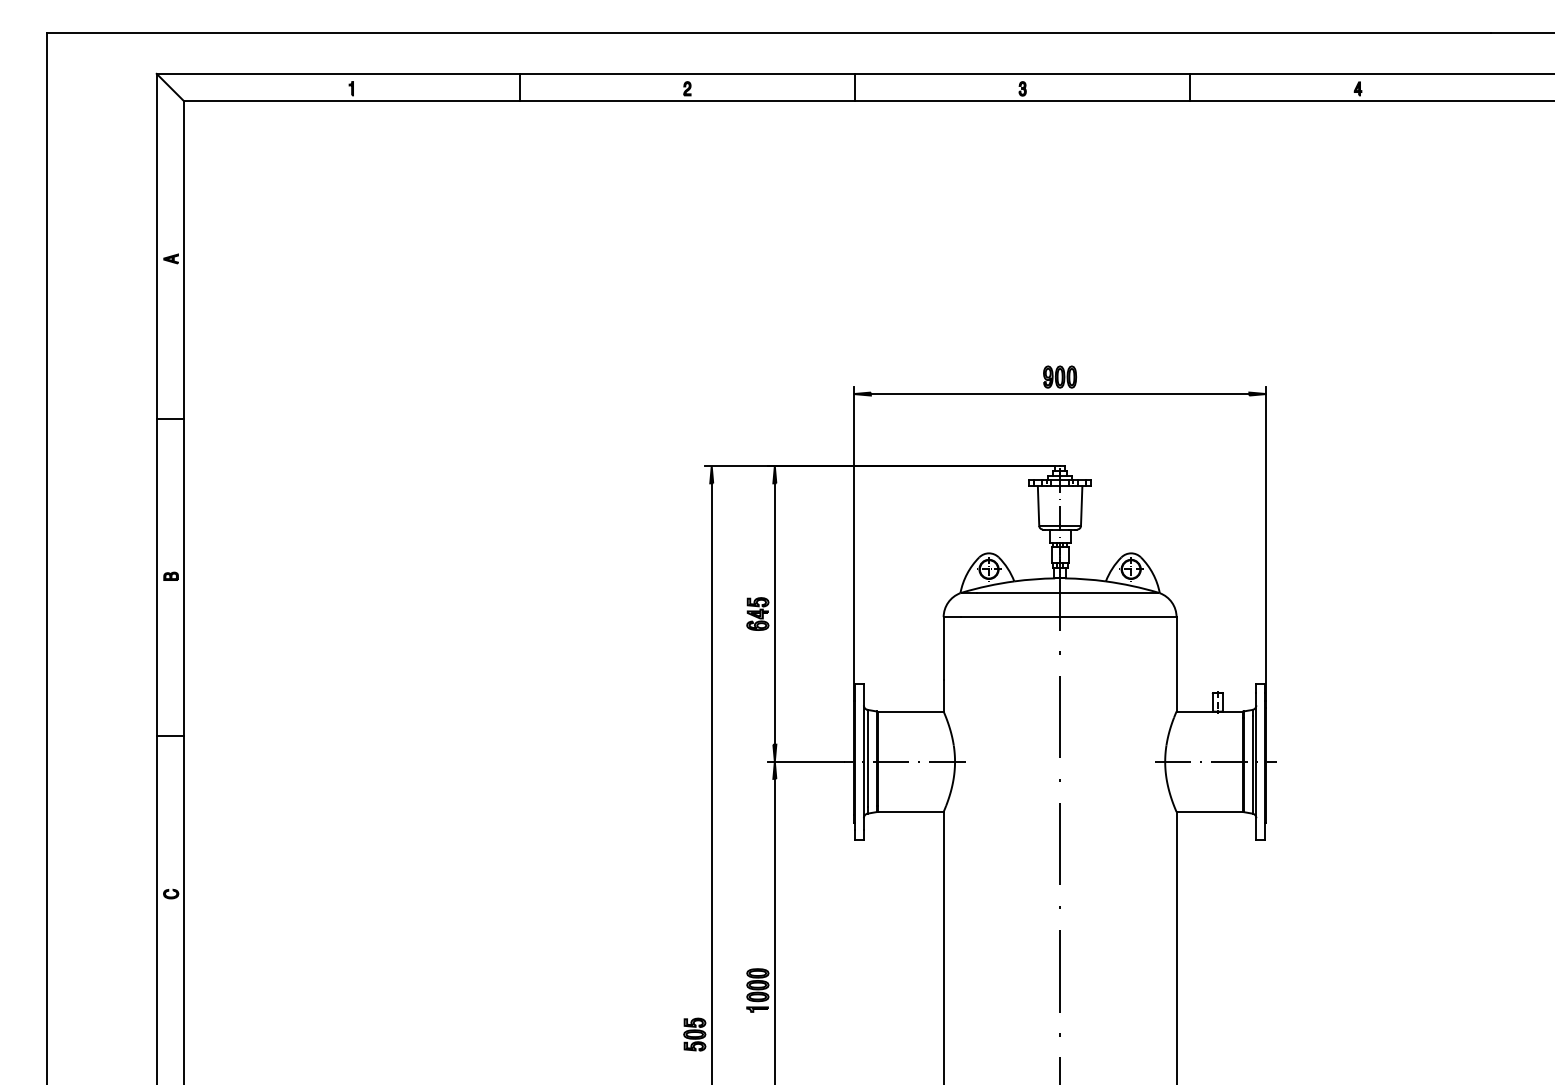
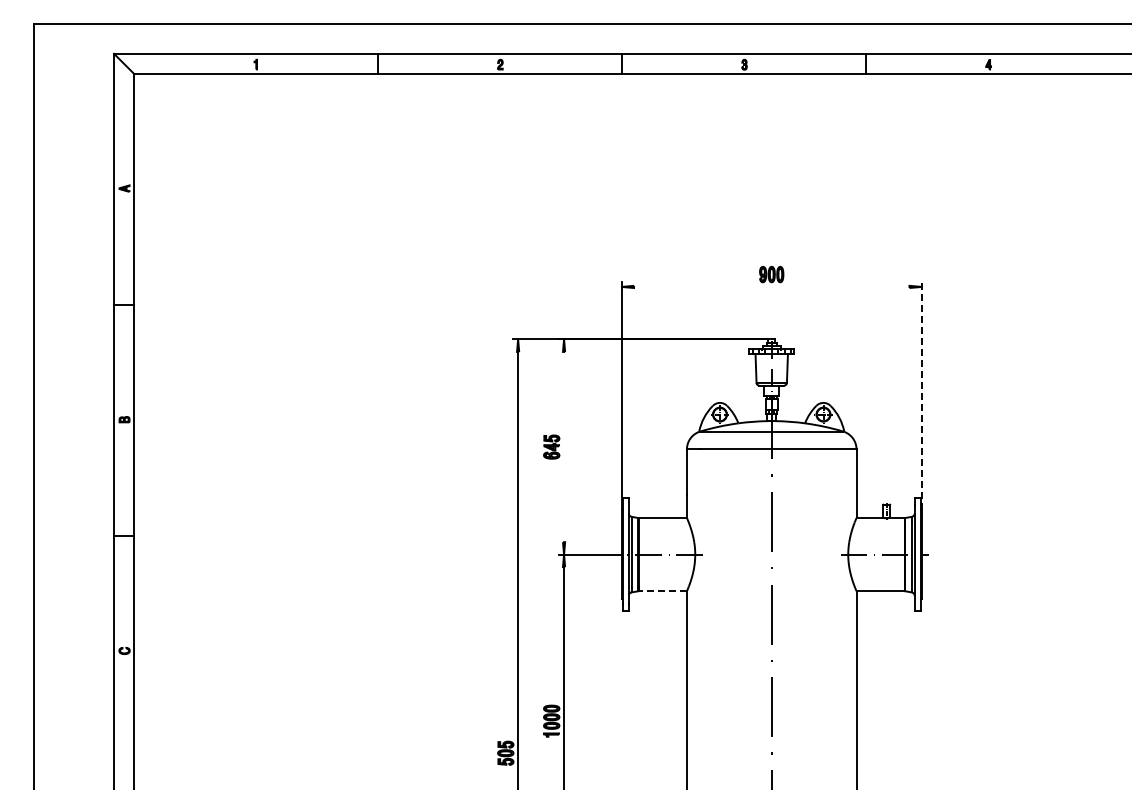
line: (1059, 393) -> (771, 286), removed
line: (1265, 543) -> (921, 395), solid -> dashed
line: (775, 613) -> (564, 446), removed
line: (910, 812) -> (662, 591), solid -> dashed

